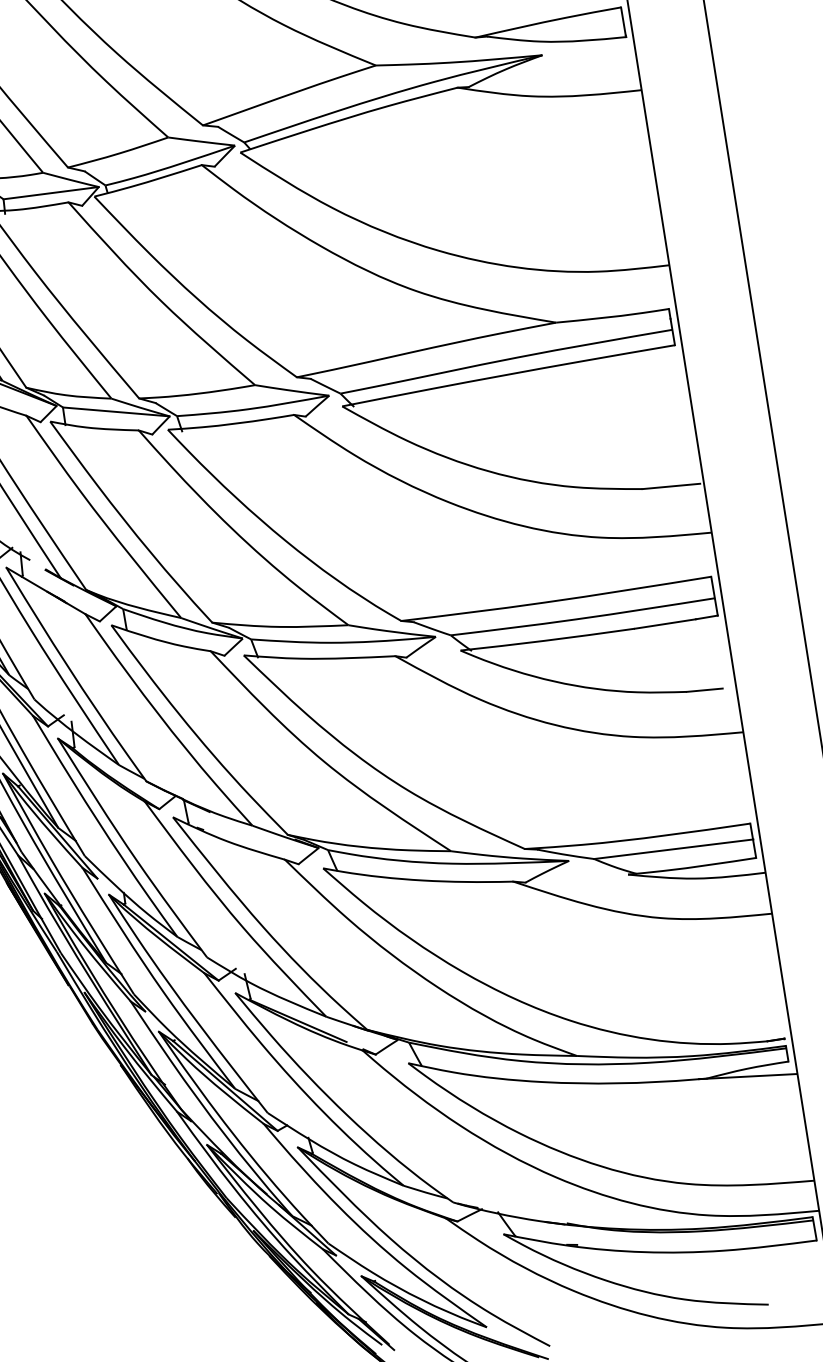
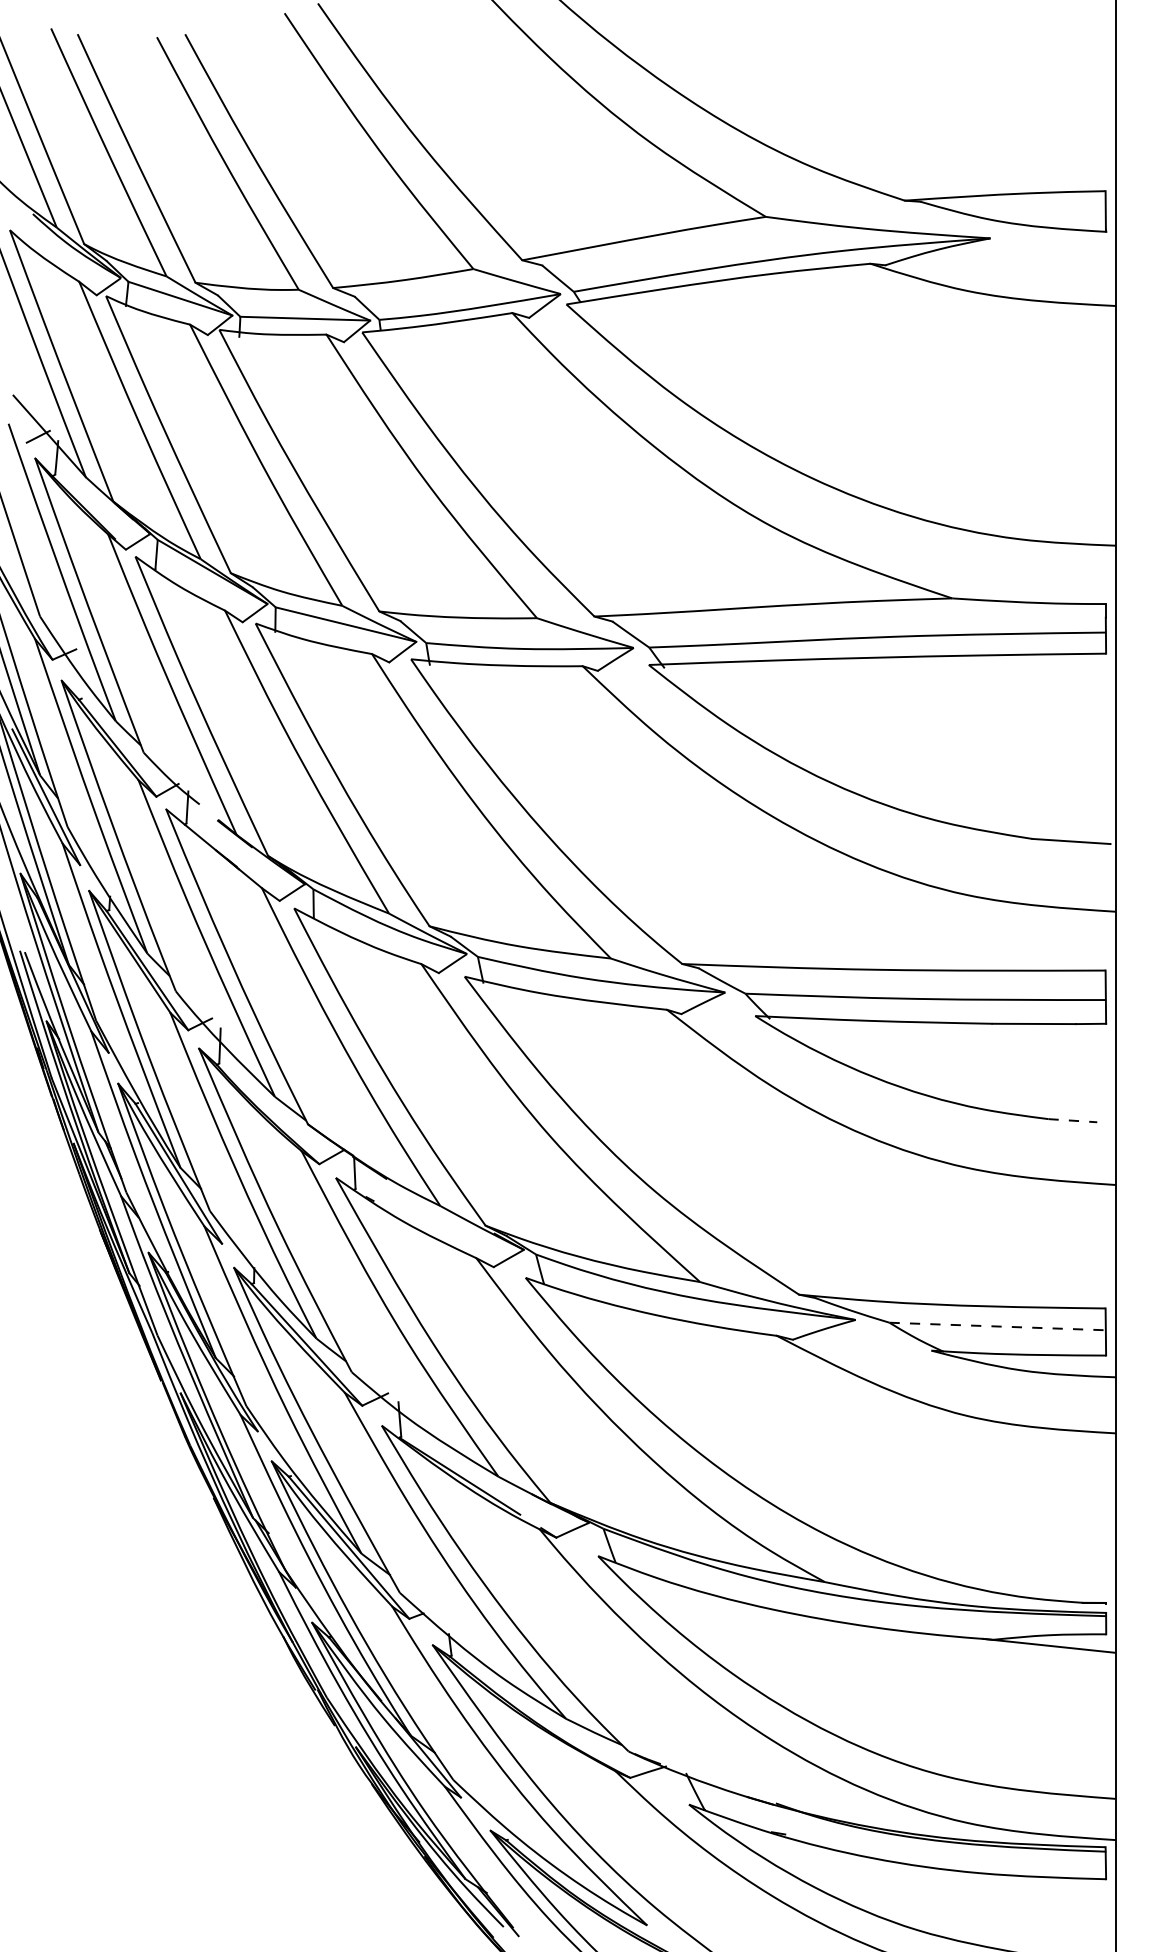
line: (705, 690) -> (1073, 1120), solid -> dashed
line: (674, 849) -> (998, 1326), solid -> dashed

